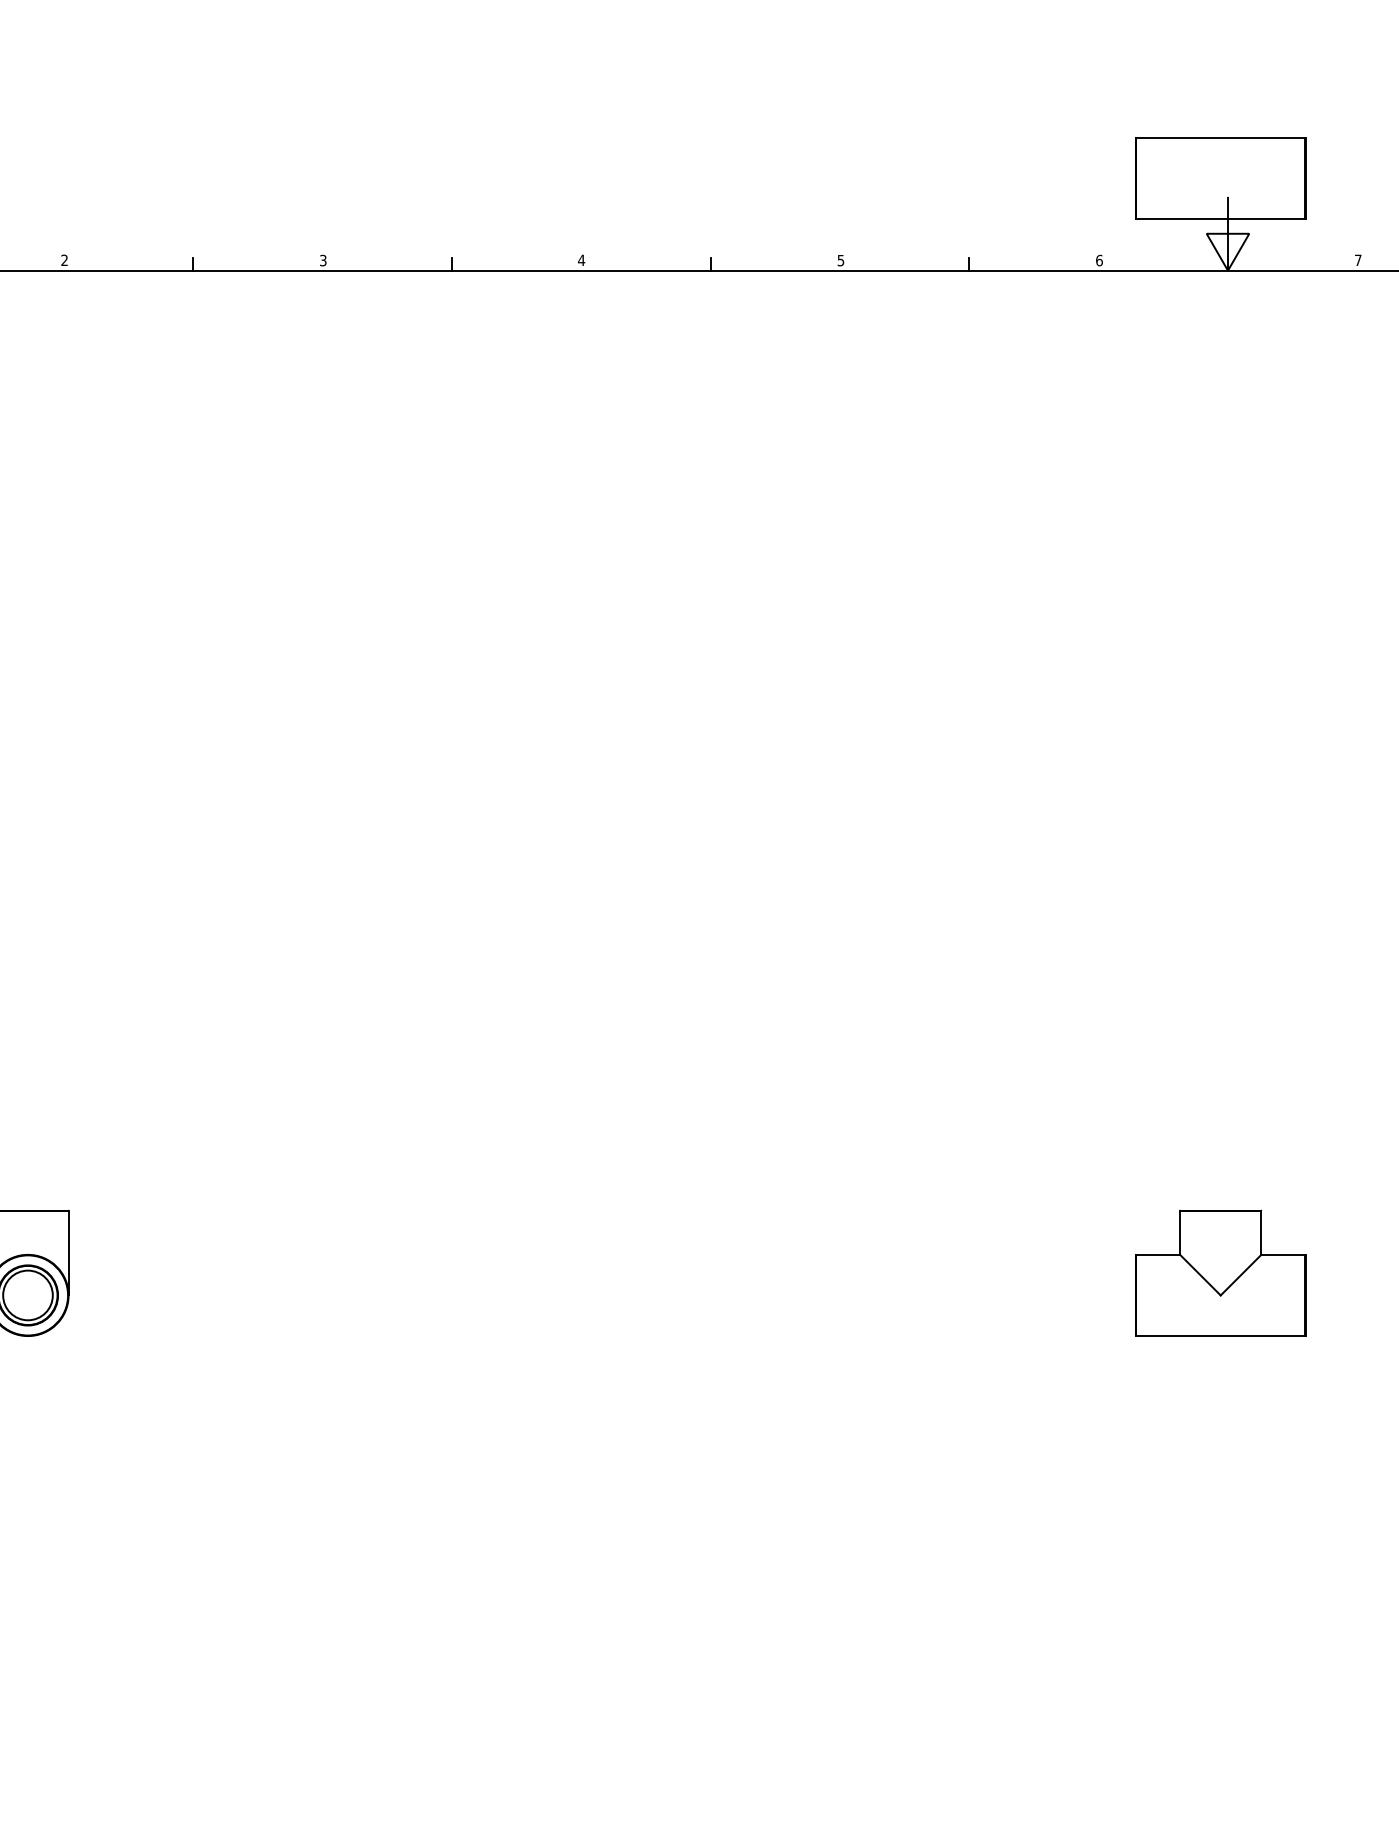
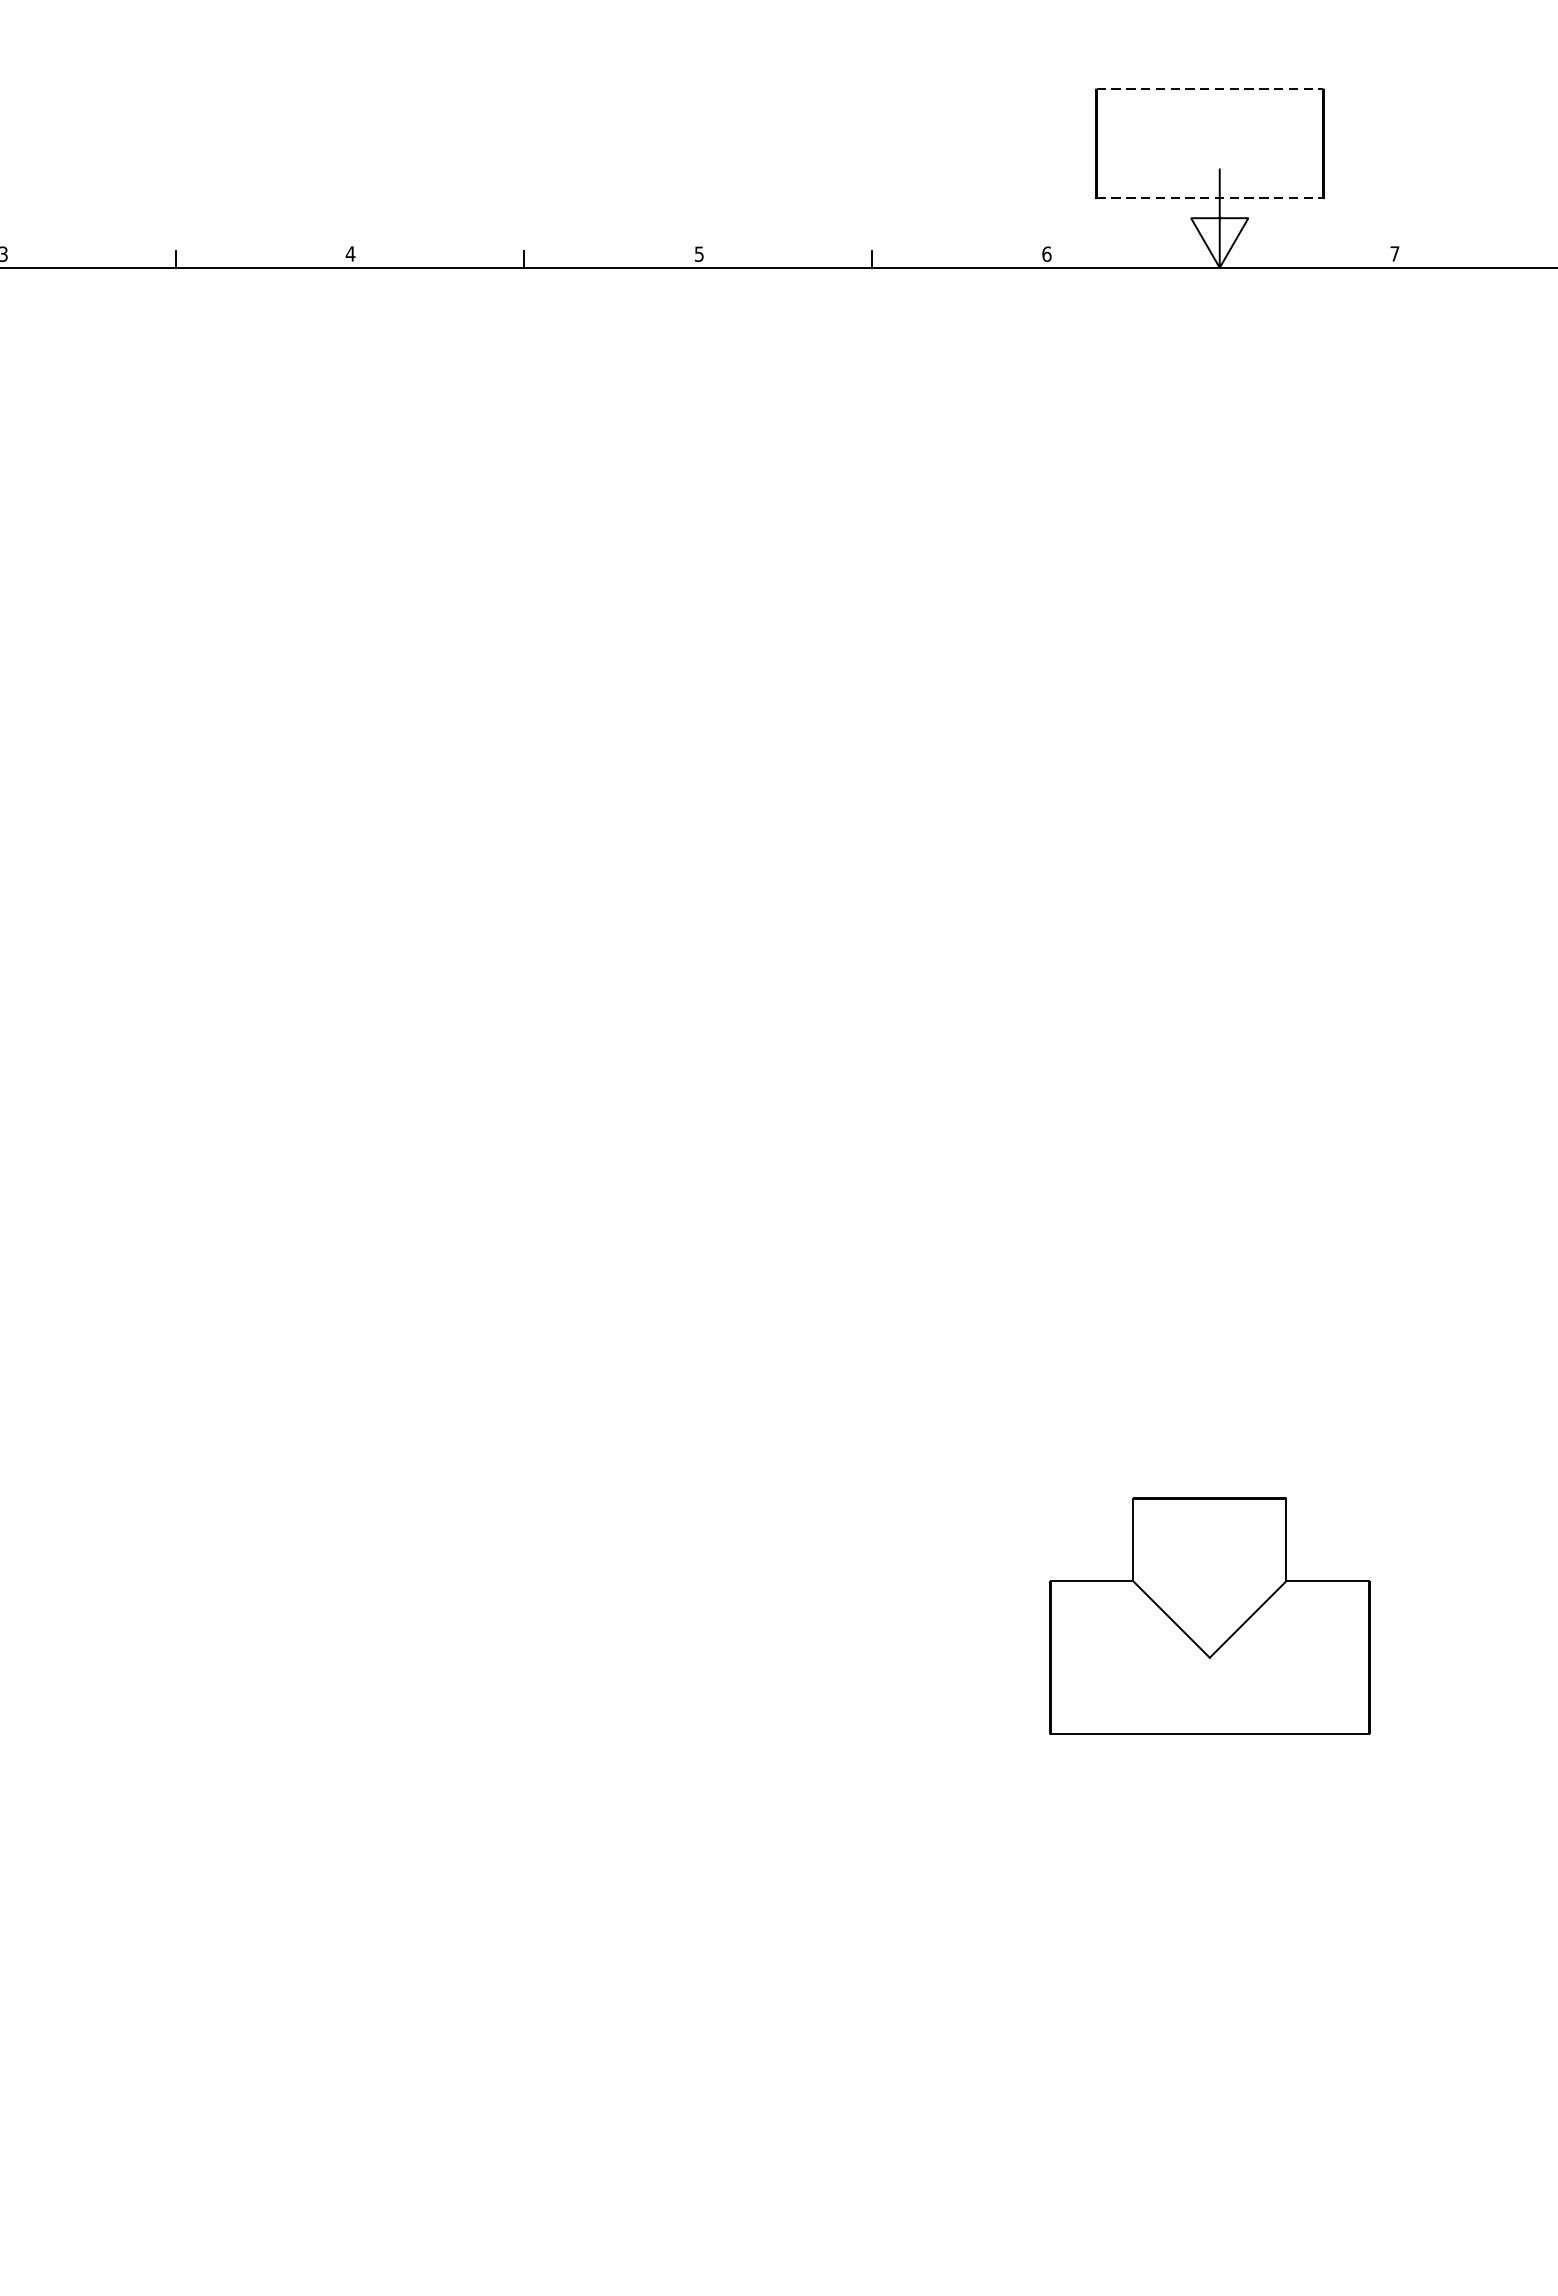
line: (1221, 137) -> (1211, 88), solid -> dashed
line: (1221, 219) -> (1211, 198), solid -> dashed
part: (1220, 1272) -> (1209, 1614), size x1.4

